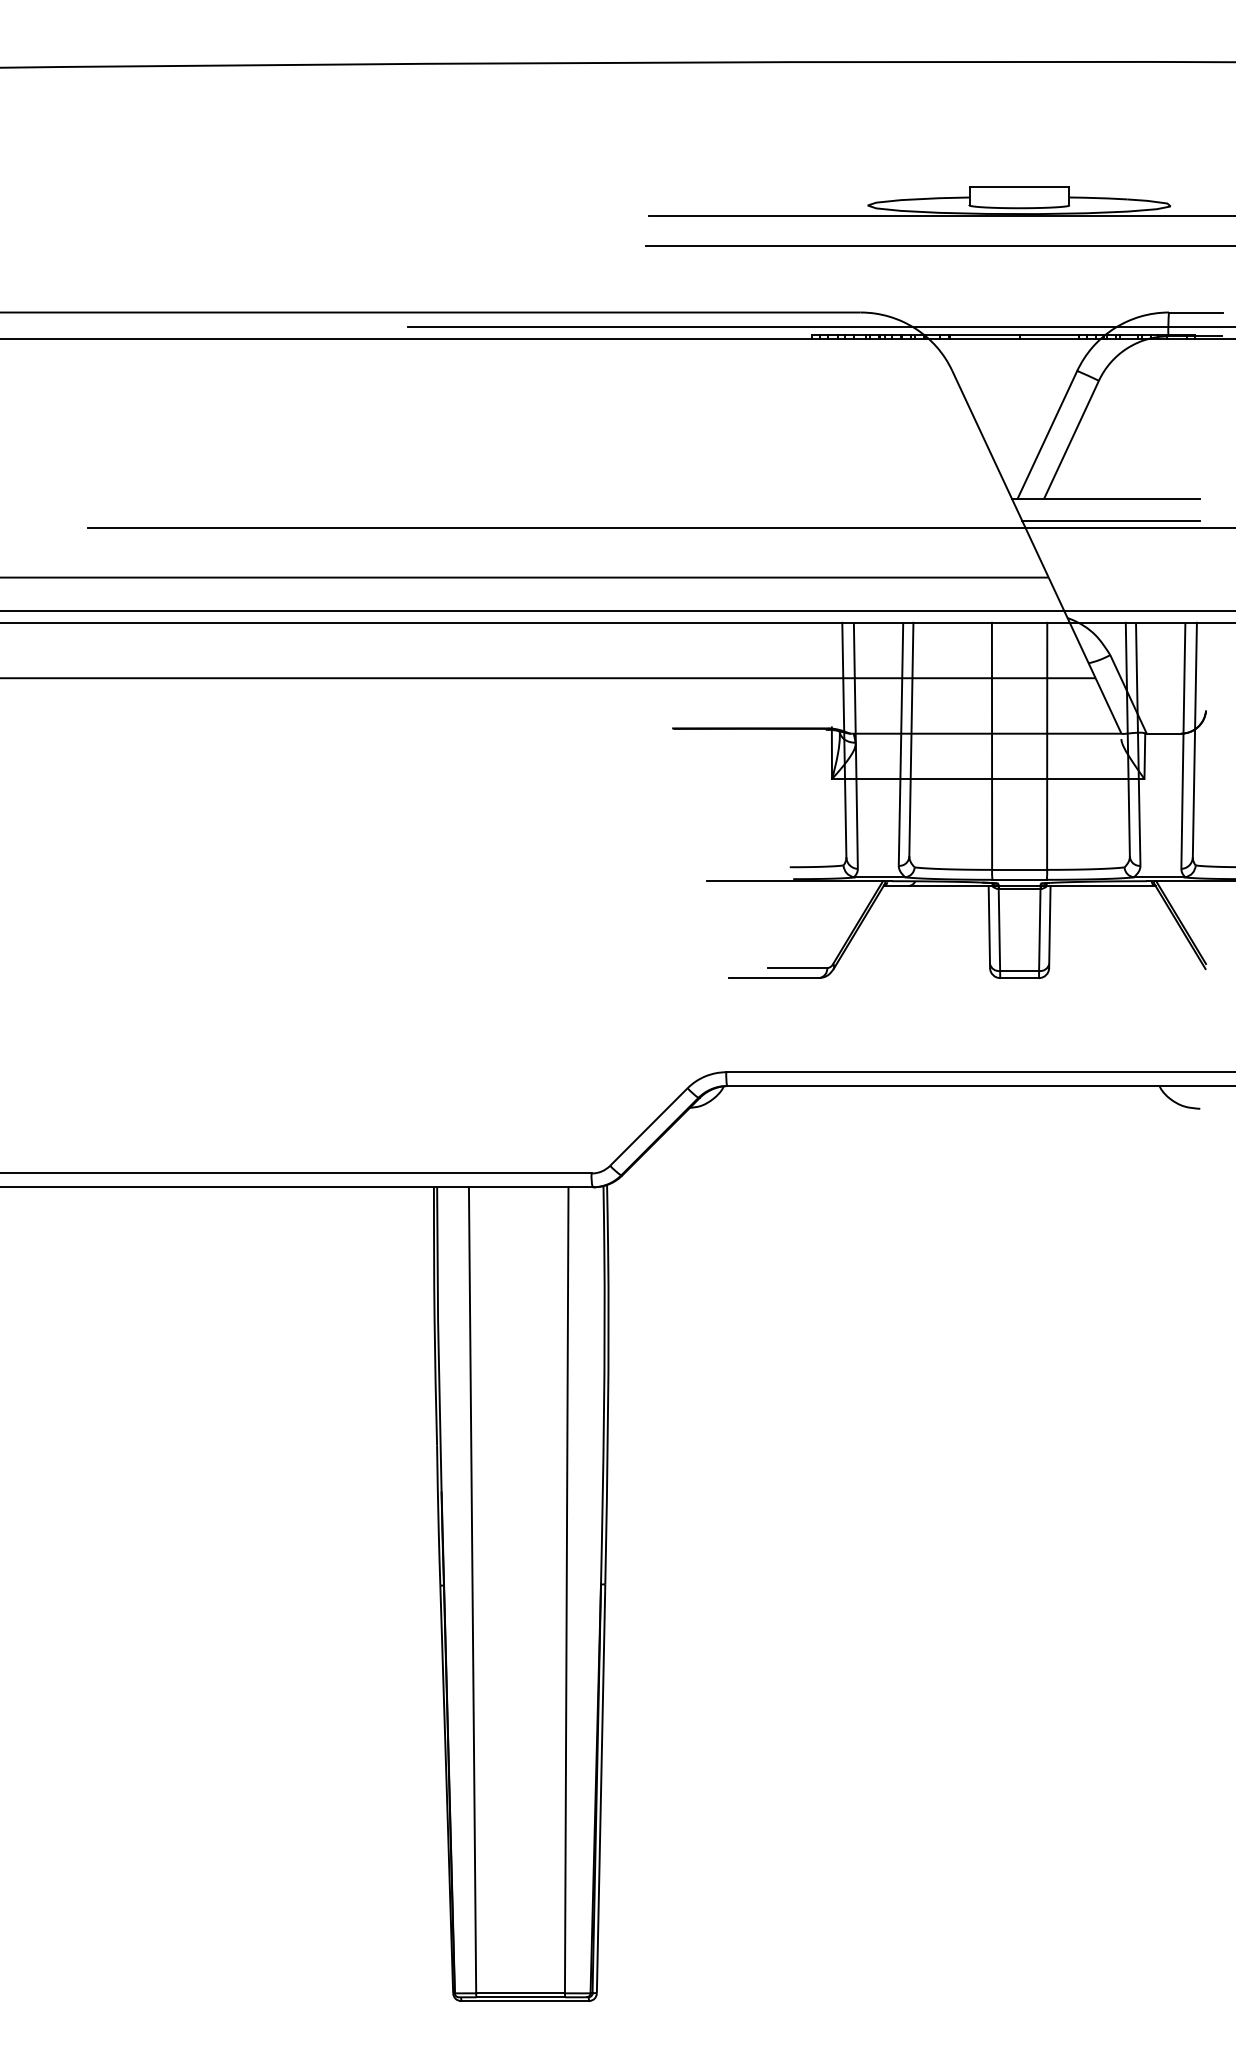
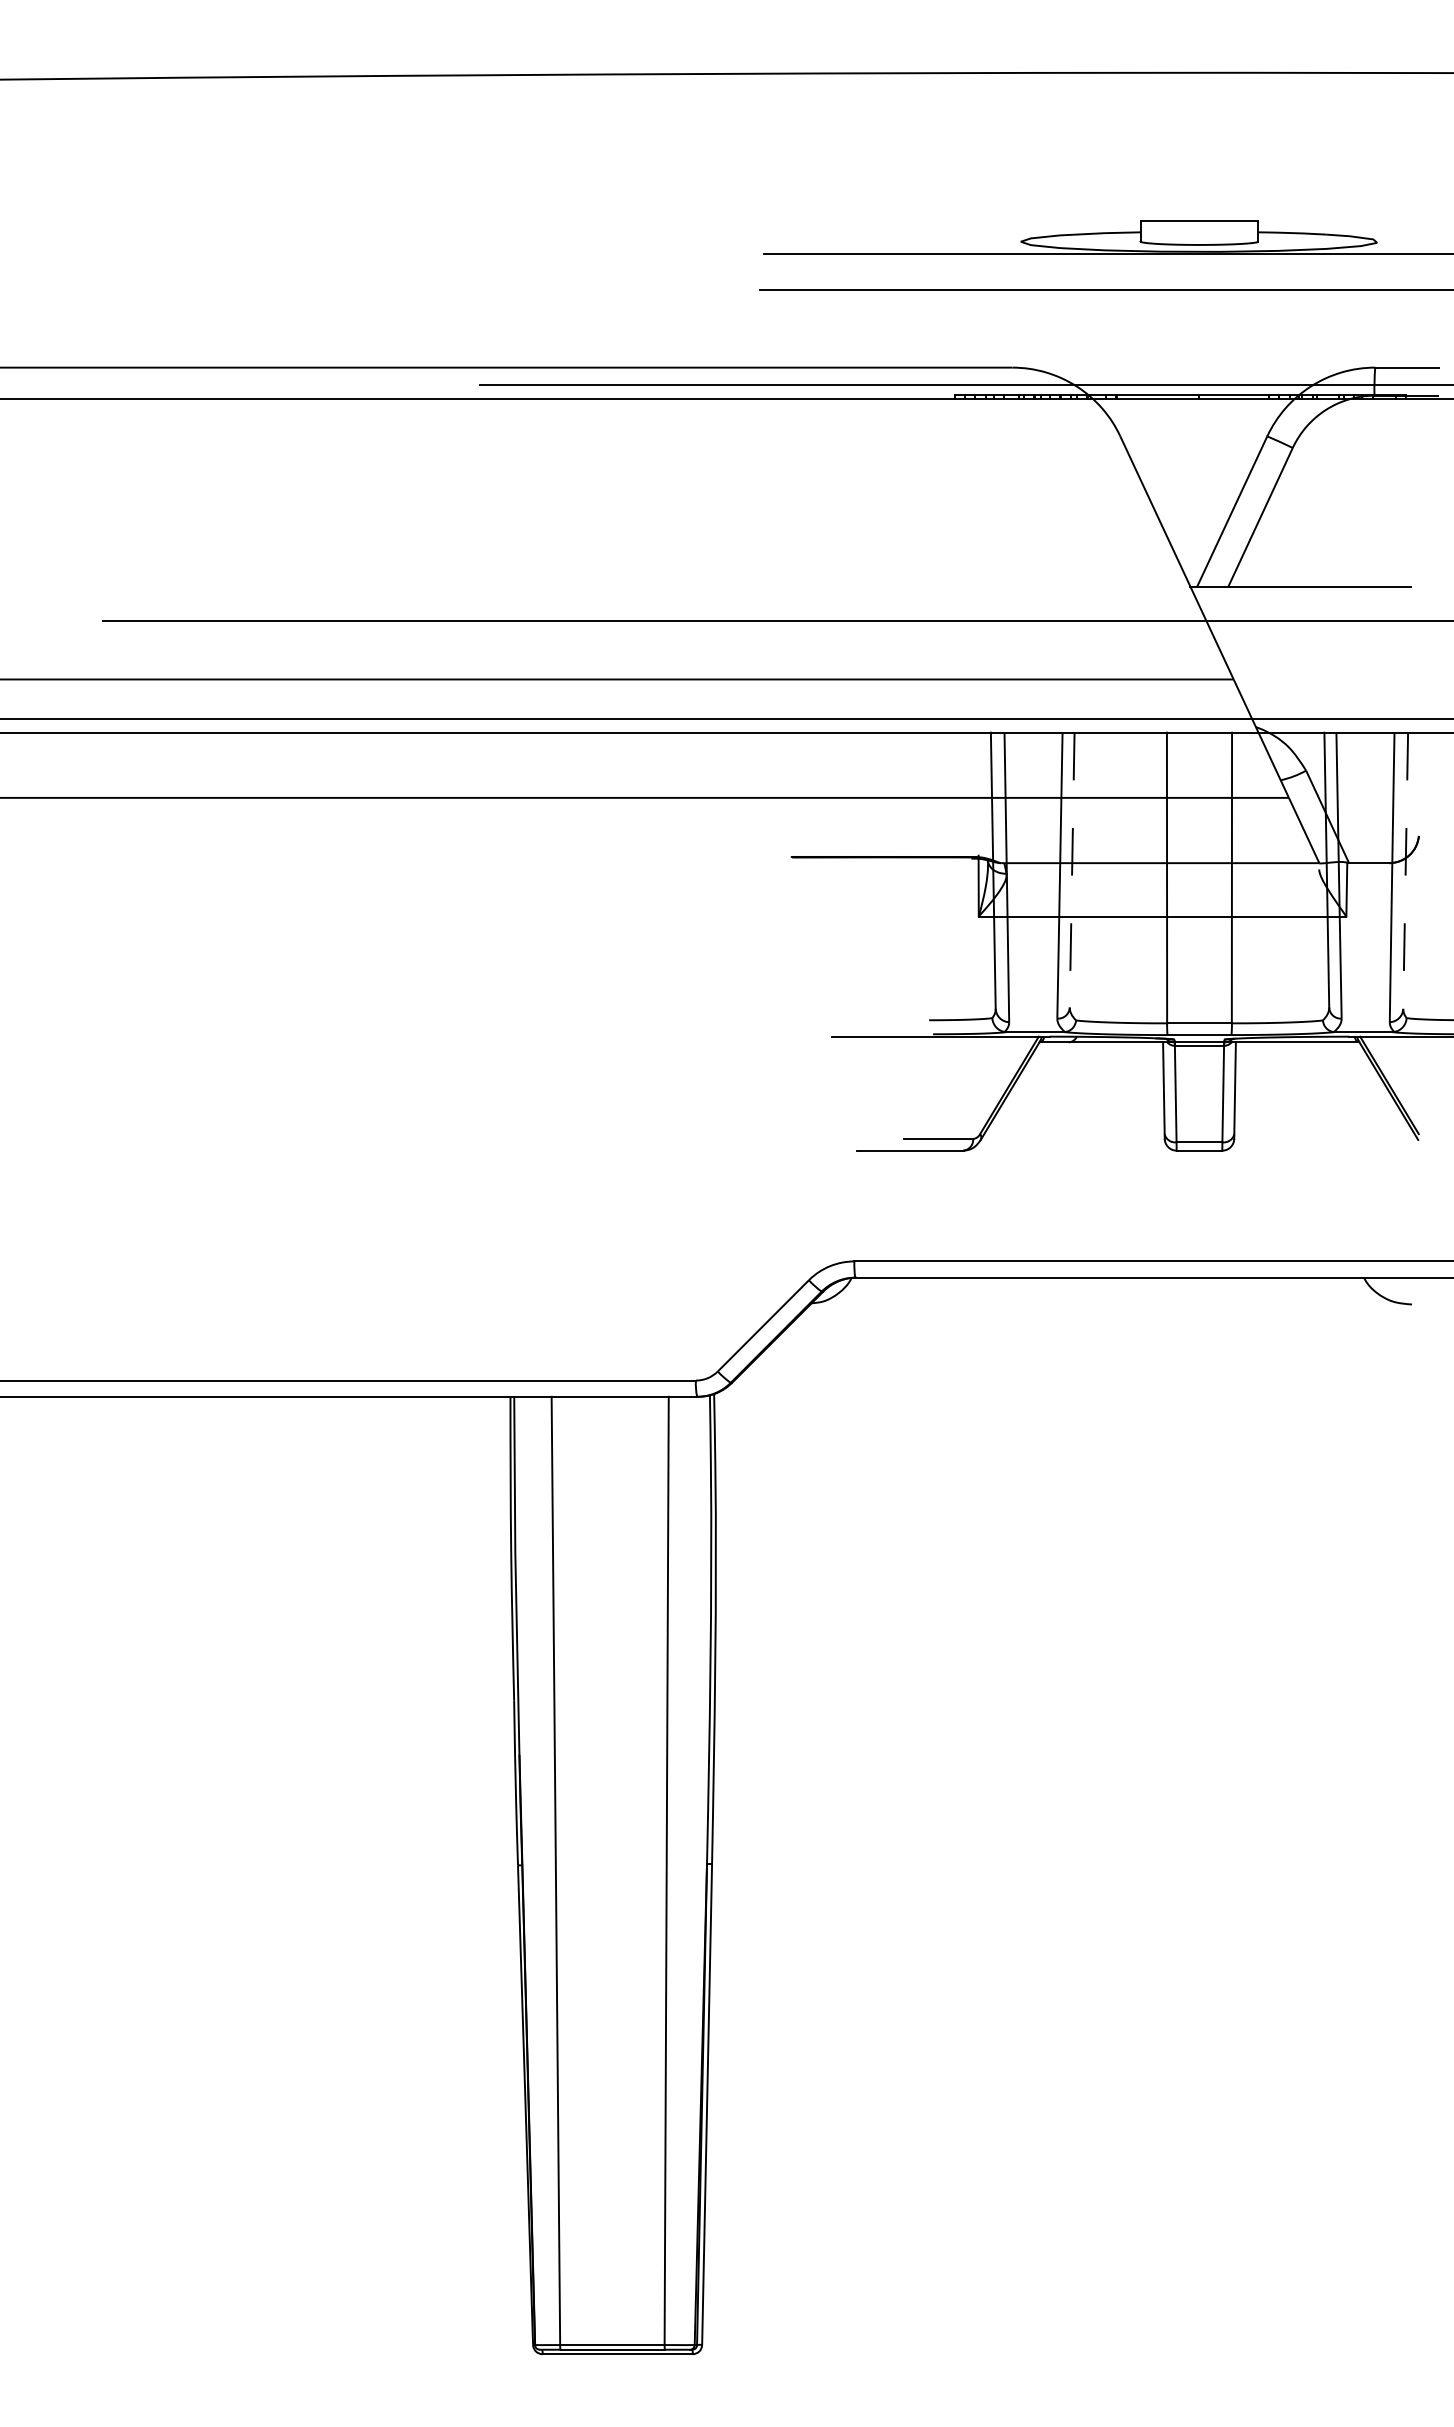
line: (1111, 520) -> (1307, 612), removed
line: (911, 739) -> (1072, 870), solid -> dashed
line: (1194, 740) -> (1405, 871), solid -> dashed

